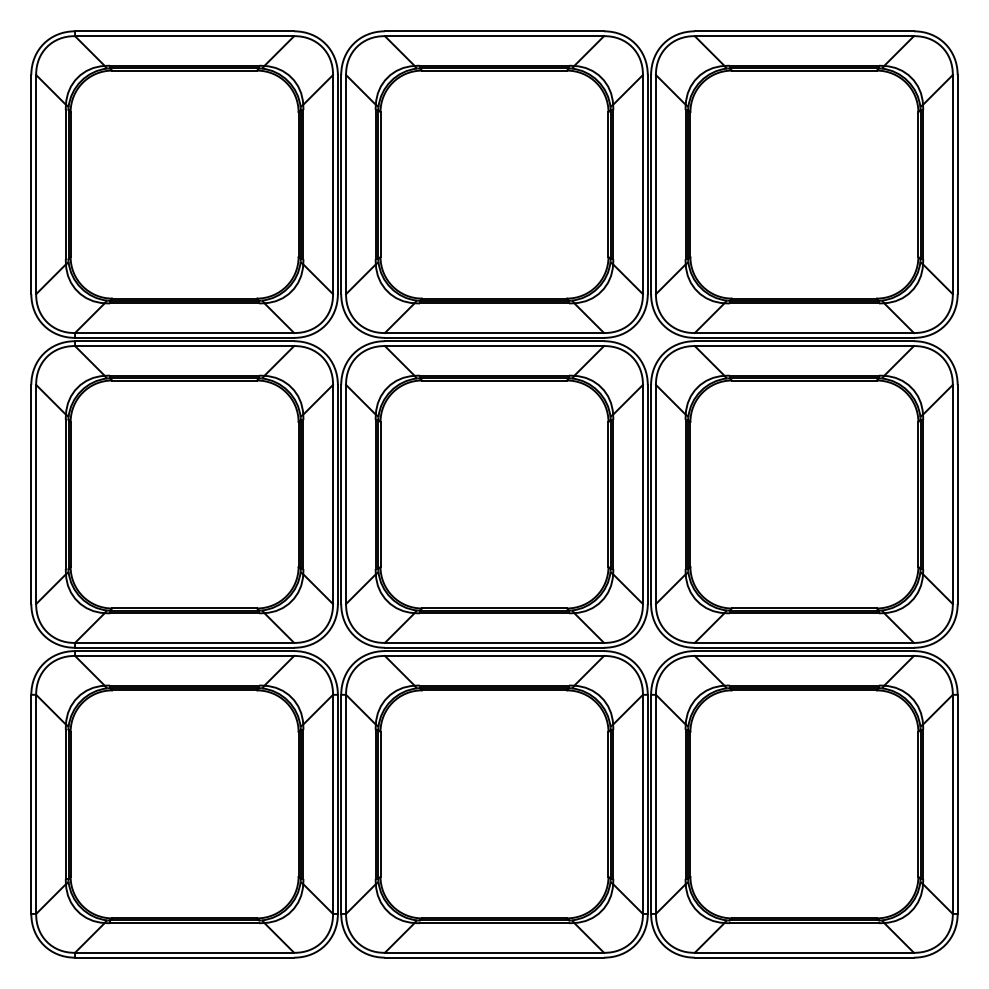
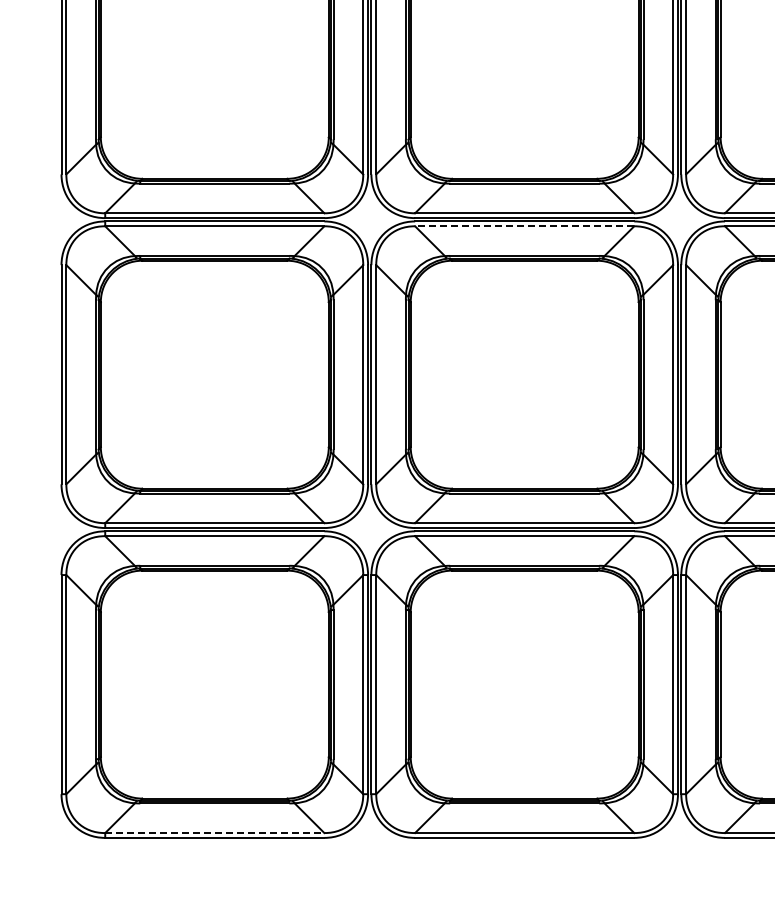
line: (494, 346) -> (524, 226), solid -> dashed
line: (184, 952) -> (214, 832), solid -> dashed

